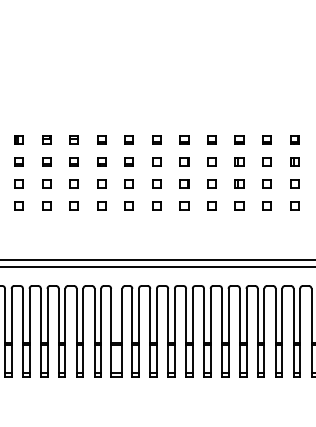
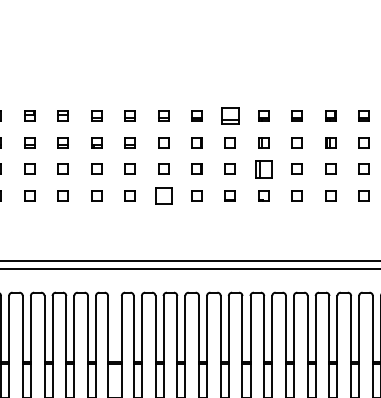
part: (211, 139) -> (229, 114), size x1.6
part: (239, 183) -> (263, 168), size x1.6
part: (156, 205) -> (163, 195), size x1.6

